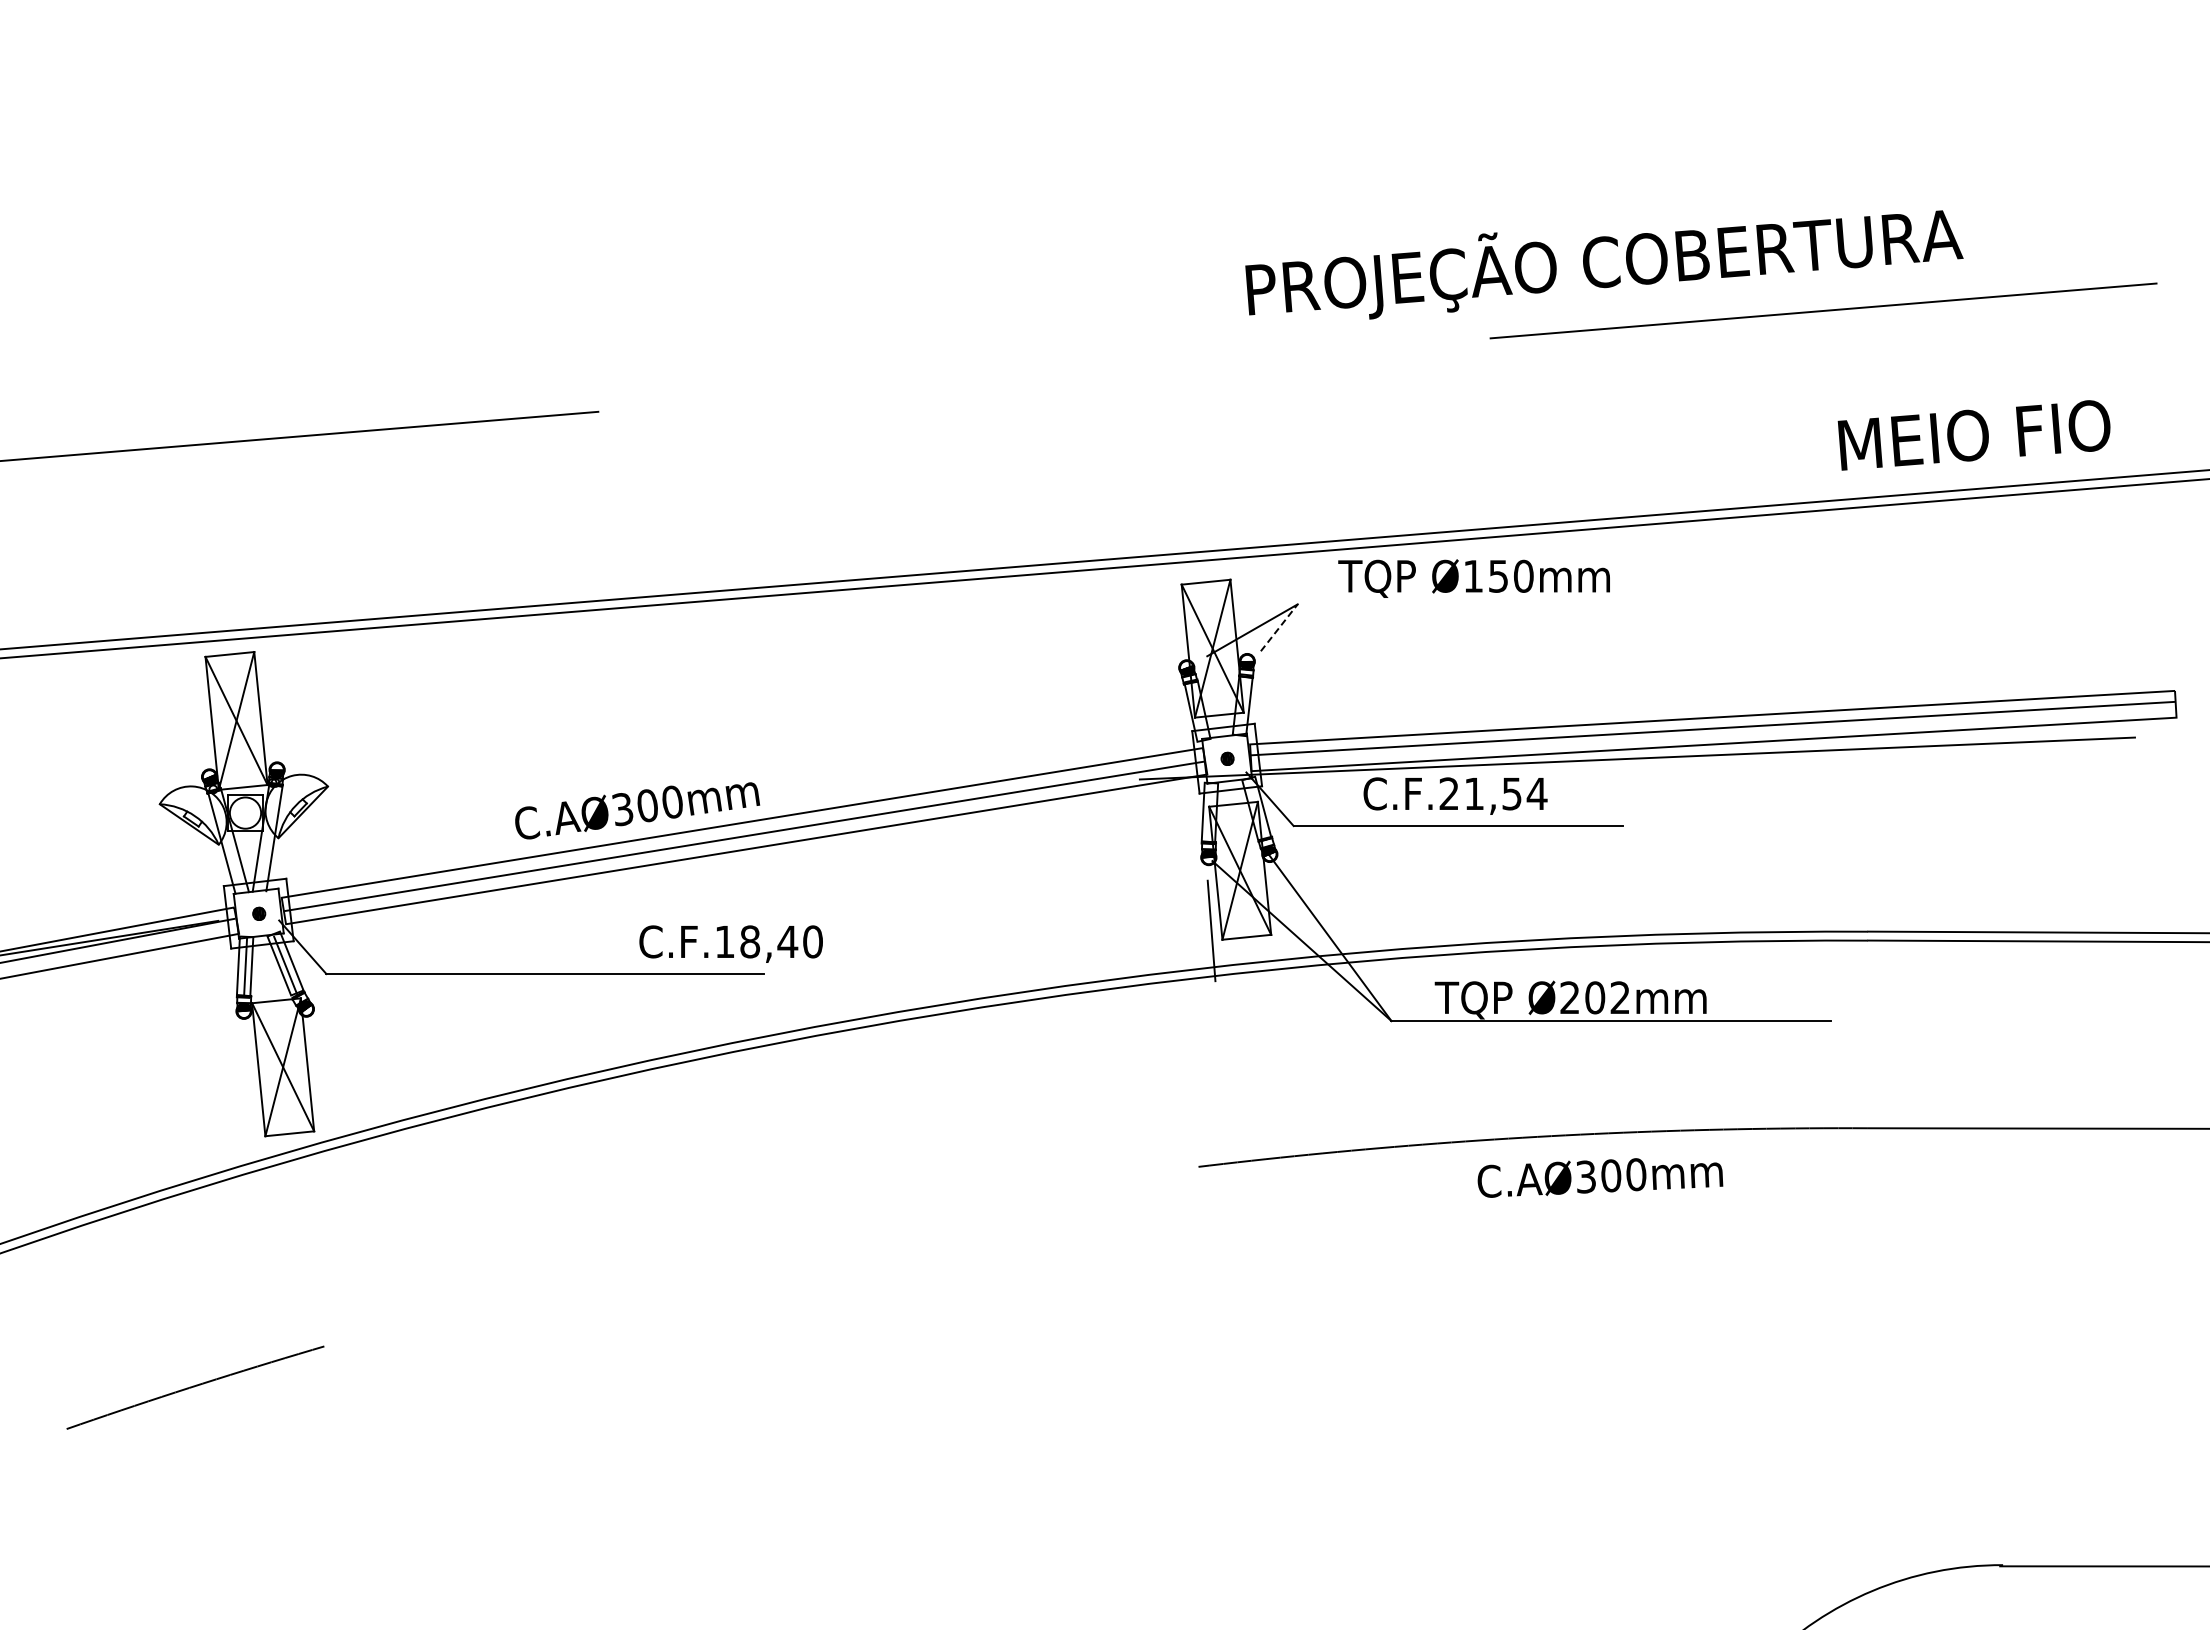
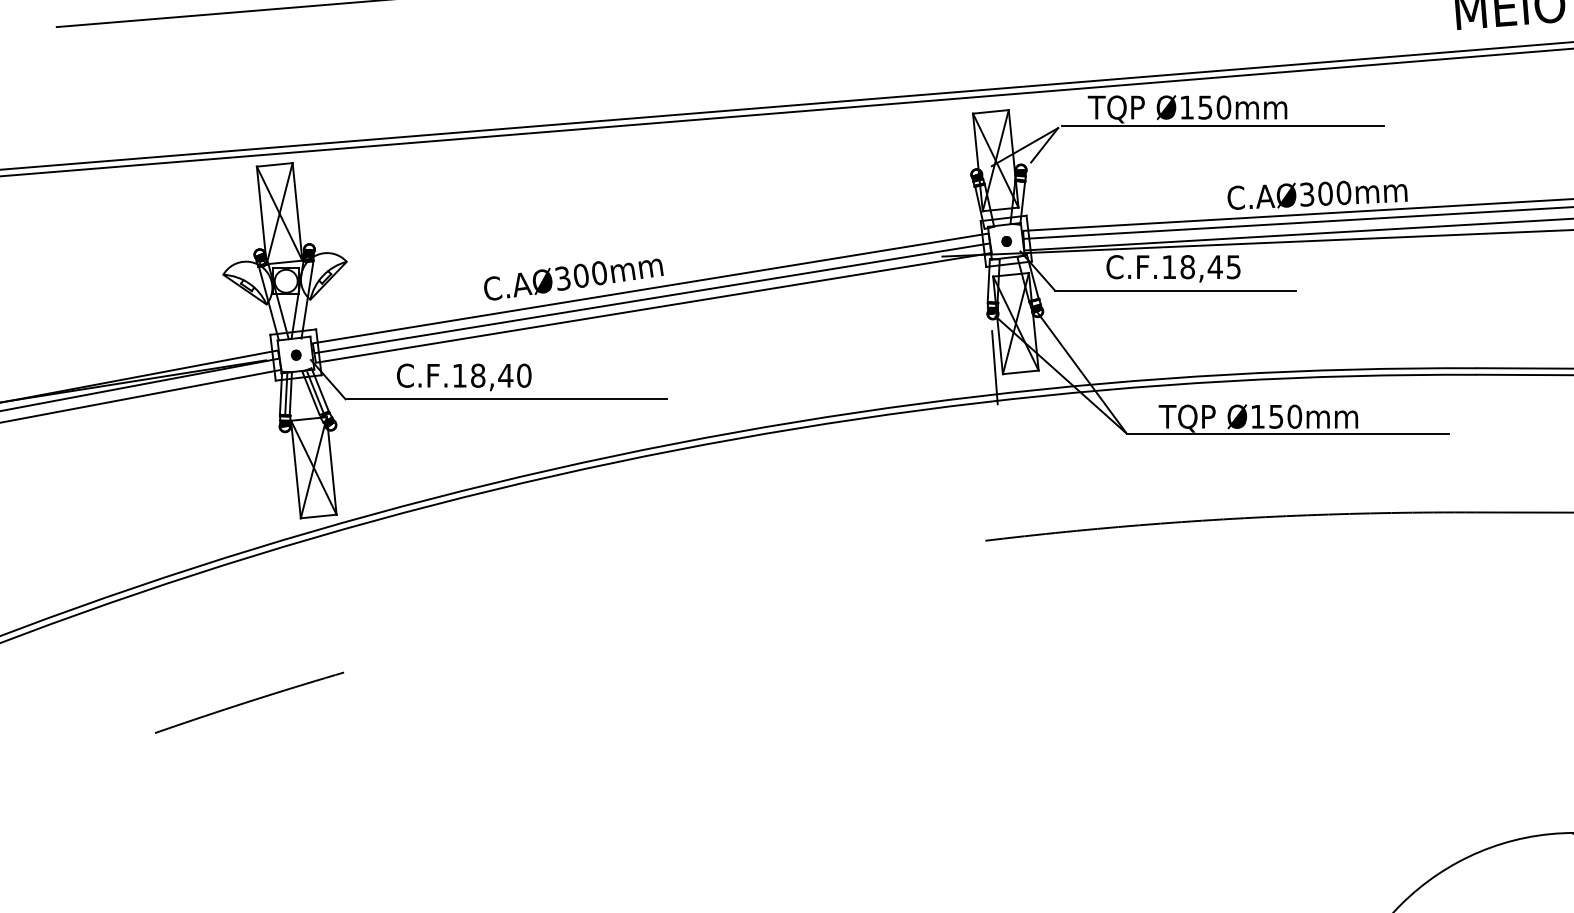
line: (1522, 601) -> (1223, 126), added
line: (1279, 627) -> (1044, 145), dashed -> solid
text: (1493, 793) -> (1201, 266), C.F.21,54 -> C.F.18,45
text: (730, 943) -> (463, 376), moved
text: (1595, 997) -> (1276, 416), Ø202mm -> Ø150mm
text: (1600, 1177) -> (1317, 194), moved

